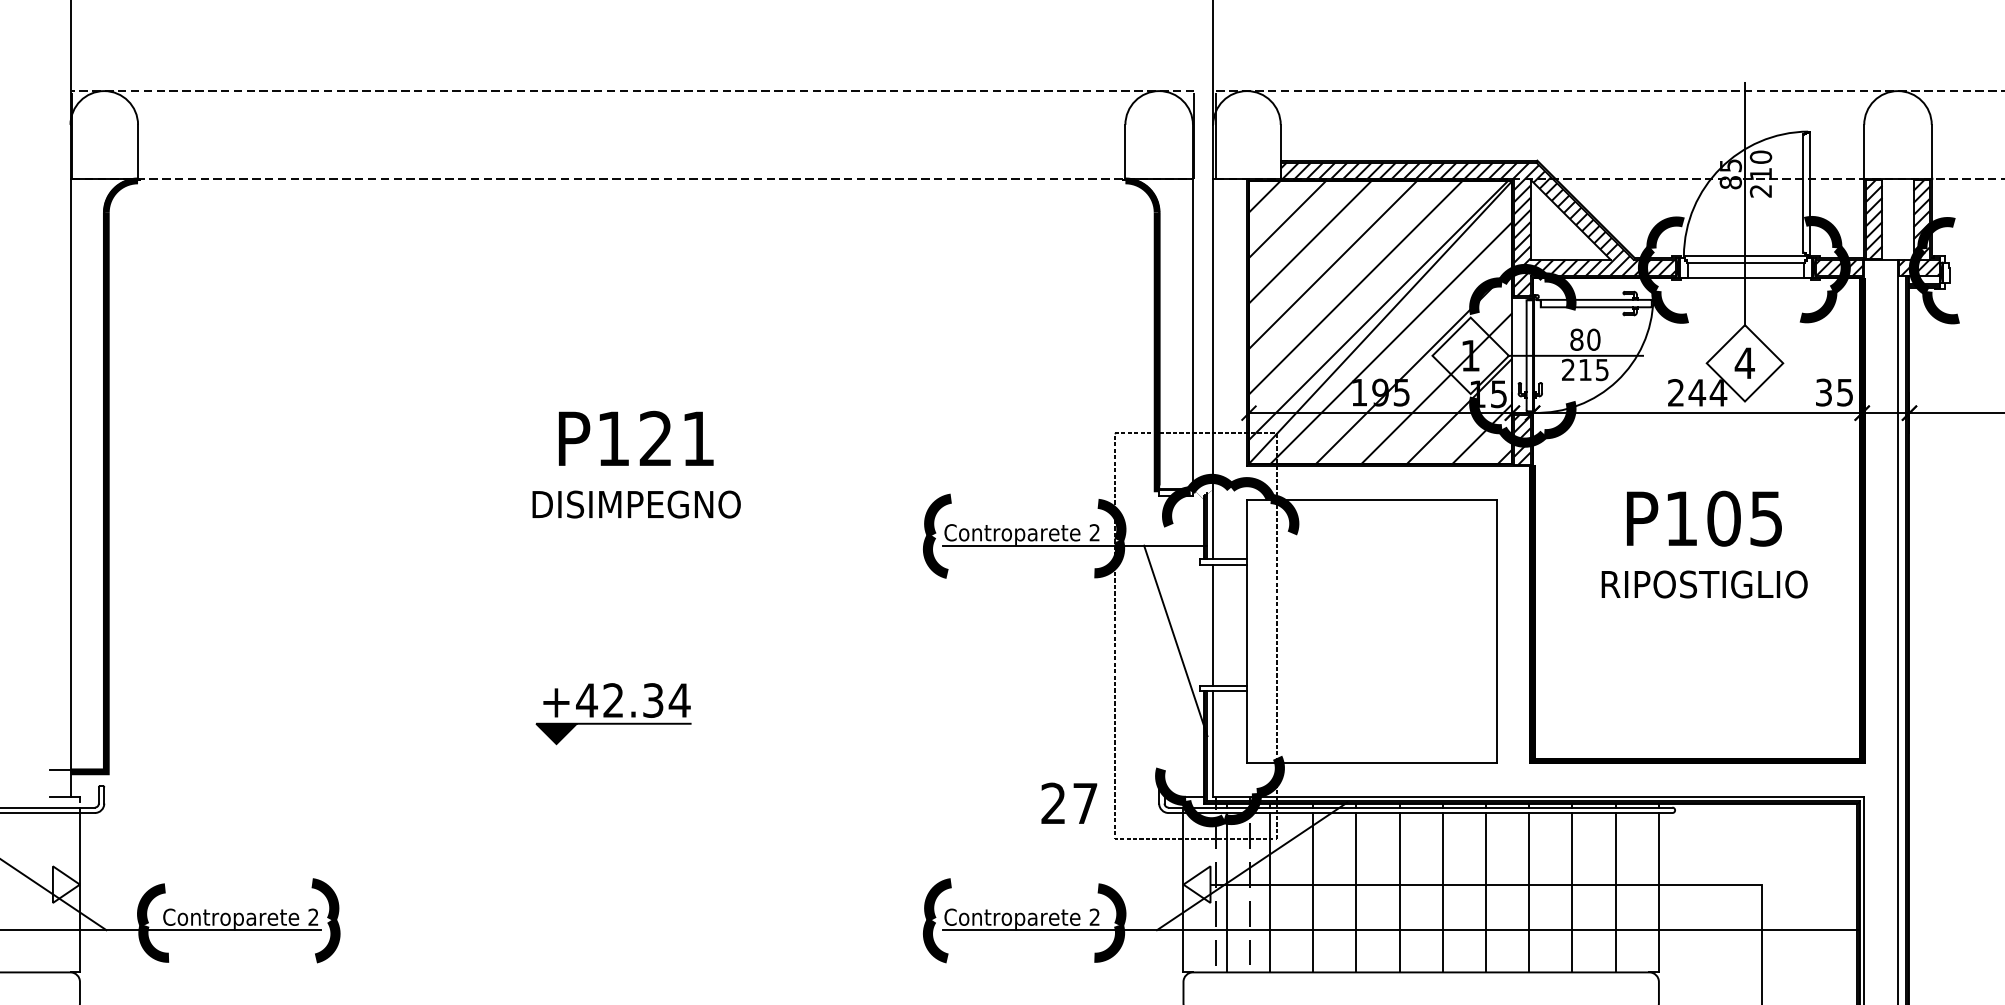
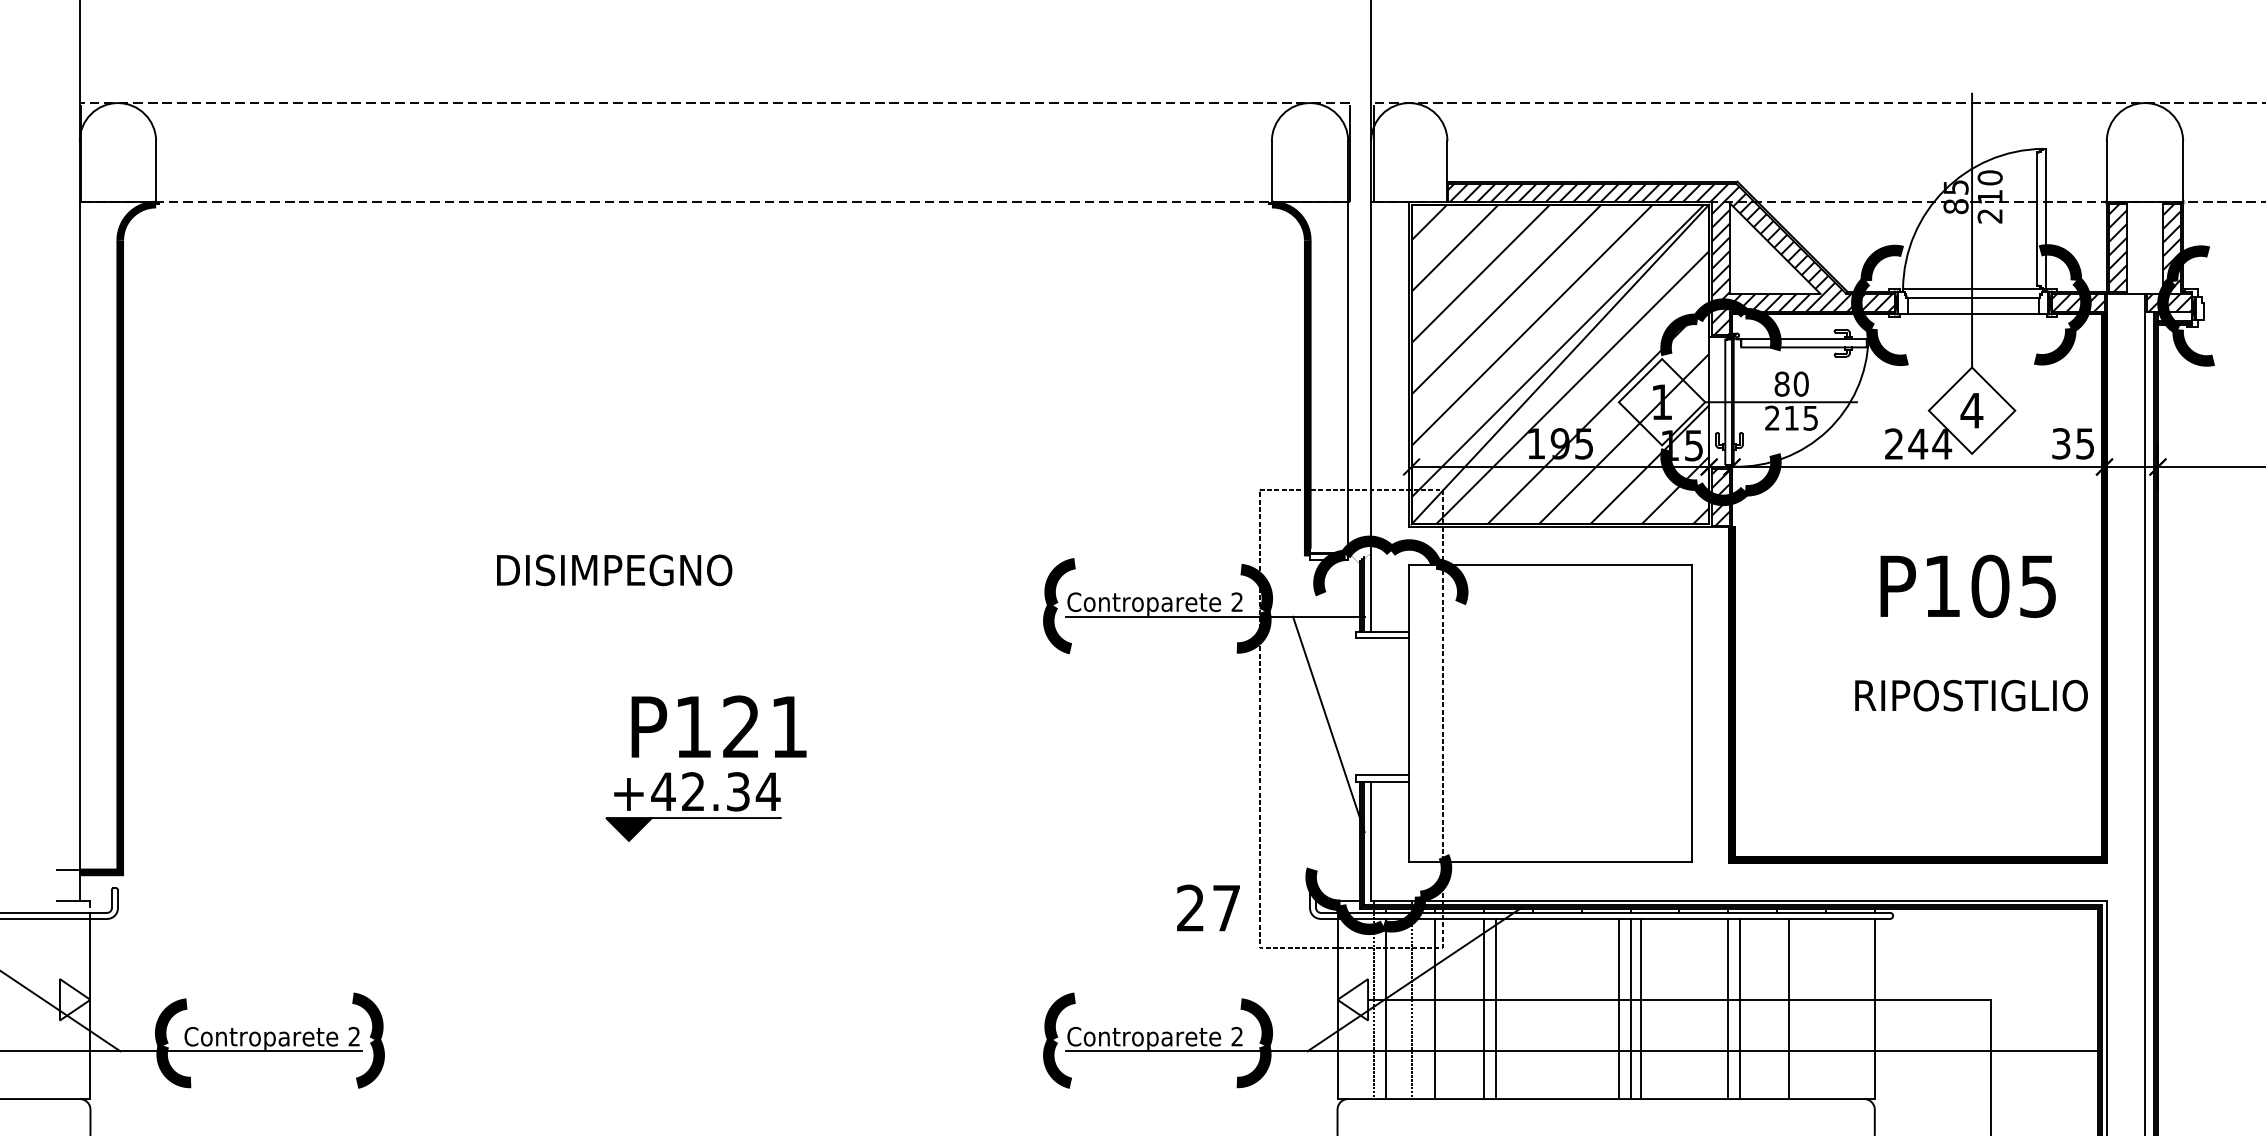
text: (635, 438) -> (718, 726), moved
text: (636, 504) -> (614, 570), moved
text: (1703, 517) -> (1967, 585), moved
text: (1704, 584) -> (1971, 695), moved
line: (1213, 625) -> (1371, 706), removed
line: (1356, 892) -> (1495, 1008), moved
line: (1399, 892) -> (1618, 1008), moved
line: (1486, 892) -> (1641, 1008), moved
line: (1572, 892) -> (1740, 1008), moved
line: (1615, 892) -> (1788, 1008), moved

